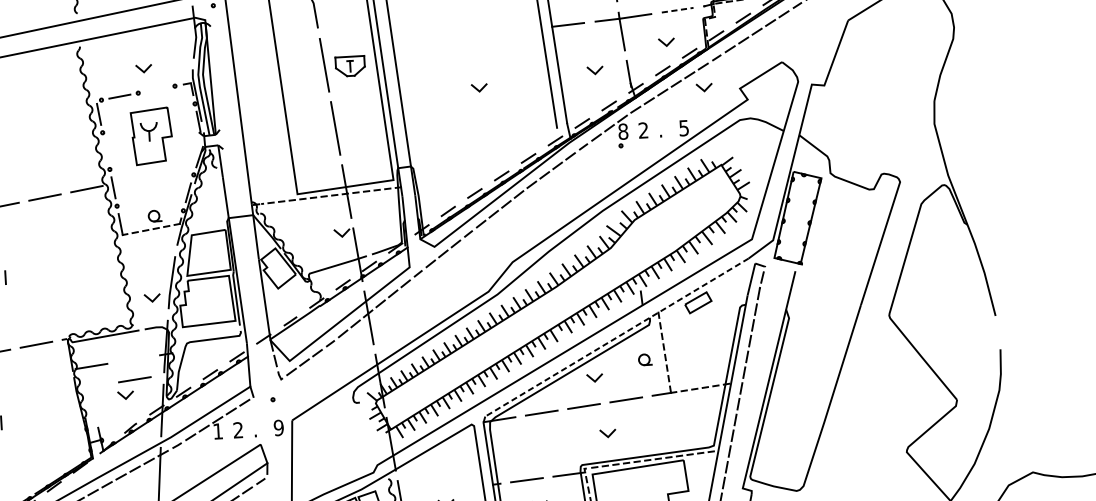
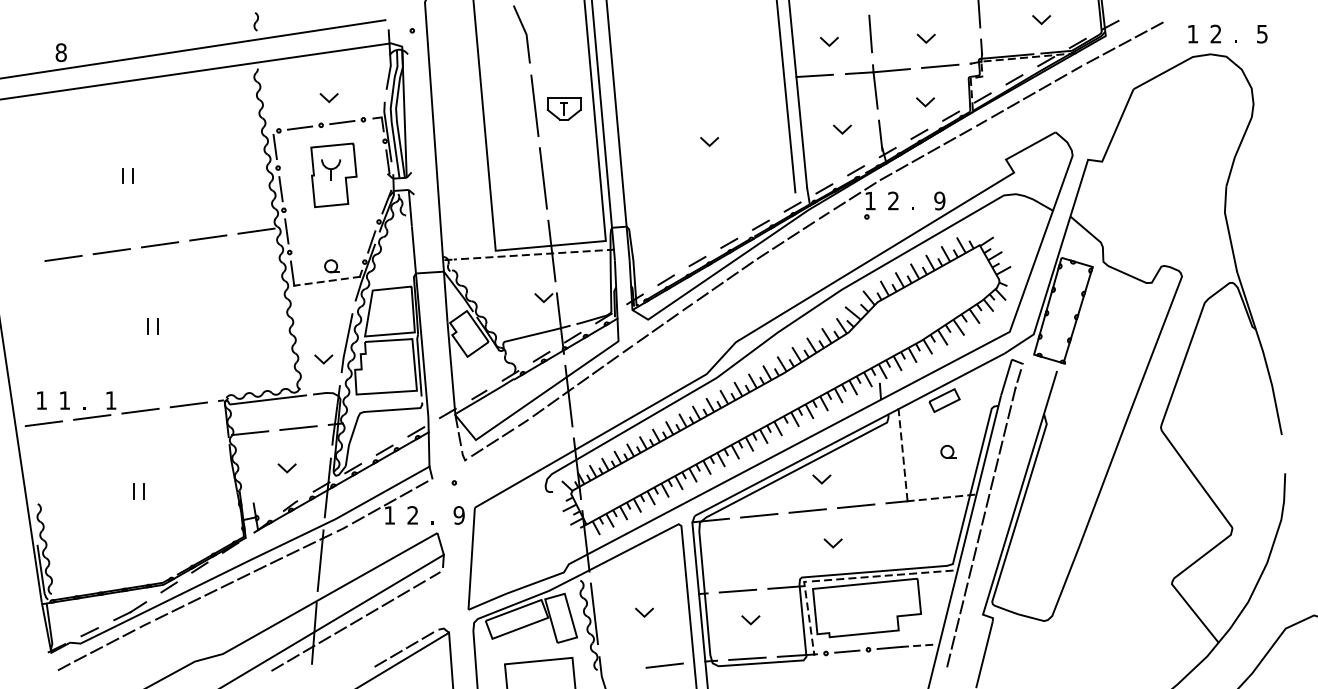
line: (677, 10) -> (940, 66), dashed -> solid
line: (156, 89) -> (342, 122), added
line: (704, 89) -> (965, 158), removed
text: (683, 127) -> (939, 200), 5 -> 9
text: (623, 131) -> (870, 200), 8 -> 1
line: (105, 151) -> (280, 189), added
line: (616, 337) -> (849, 434), dashed -> solid
part: (645, 359) -> (948, 451), moved
line: (134, 379) -> (298, 427), moved

